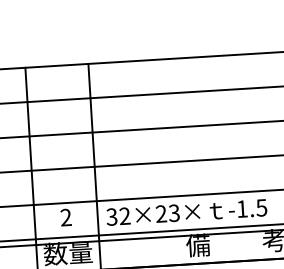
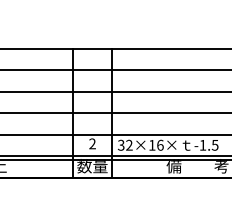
text: (168, 212) -> (156, 144), 32×23× -> 32×16×

